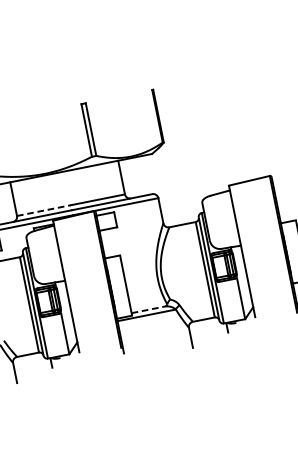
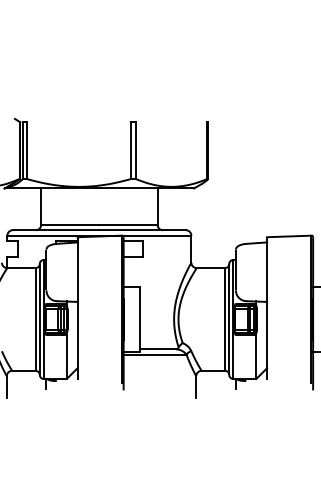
line: (44, 210) -> (70, 224), dashed -> solid
line: (148, 309) -> (158, 349), dashed -> solid

